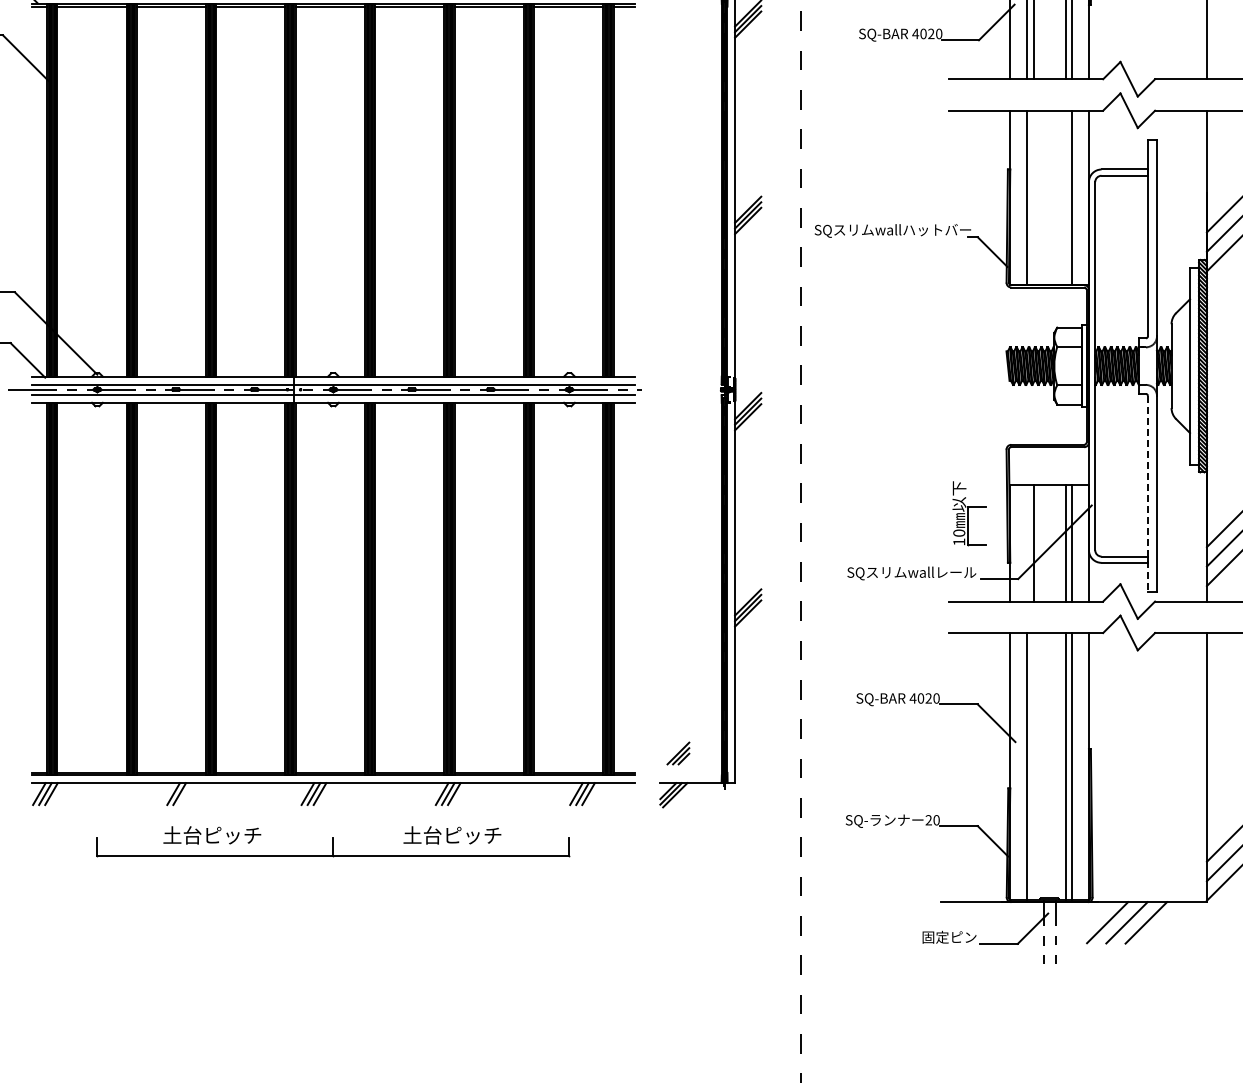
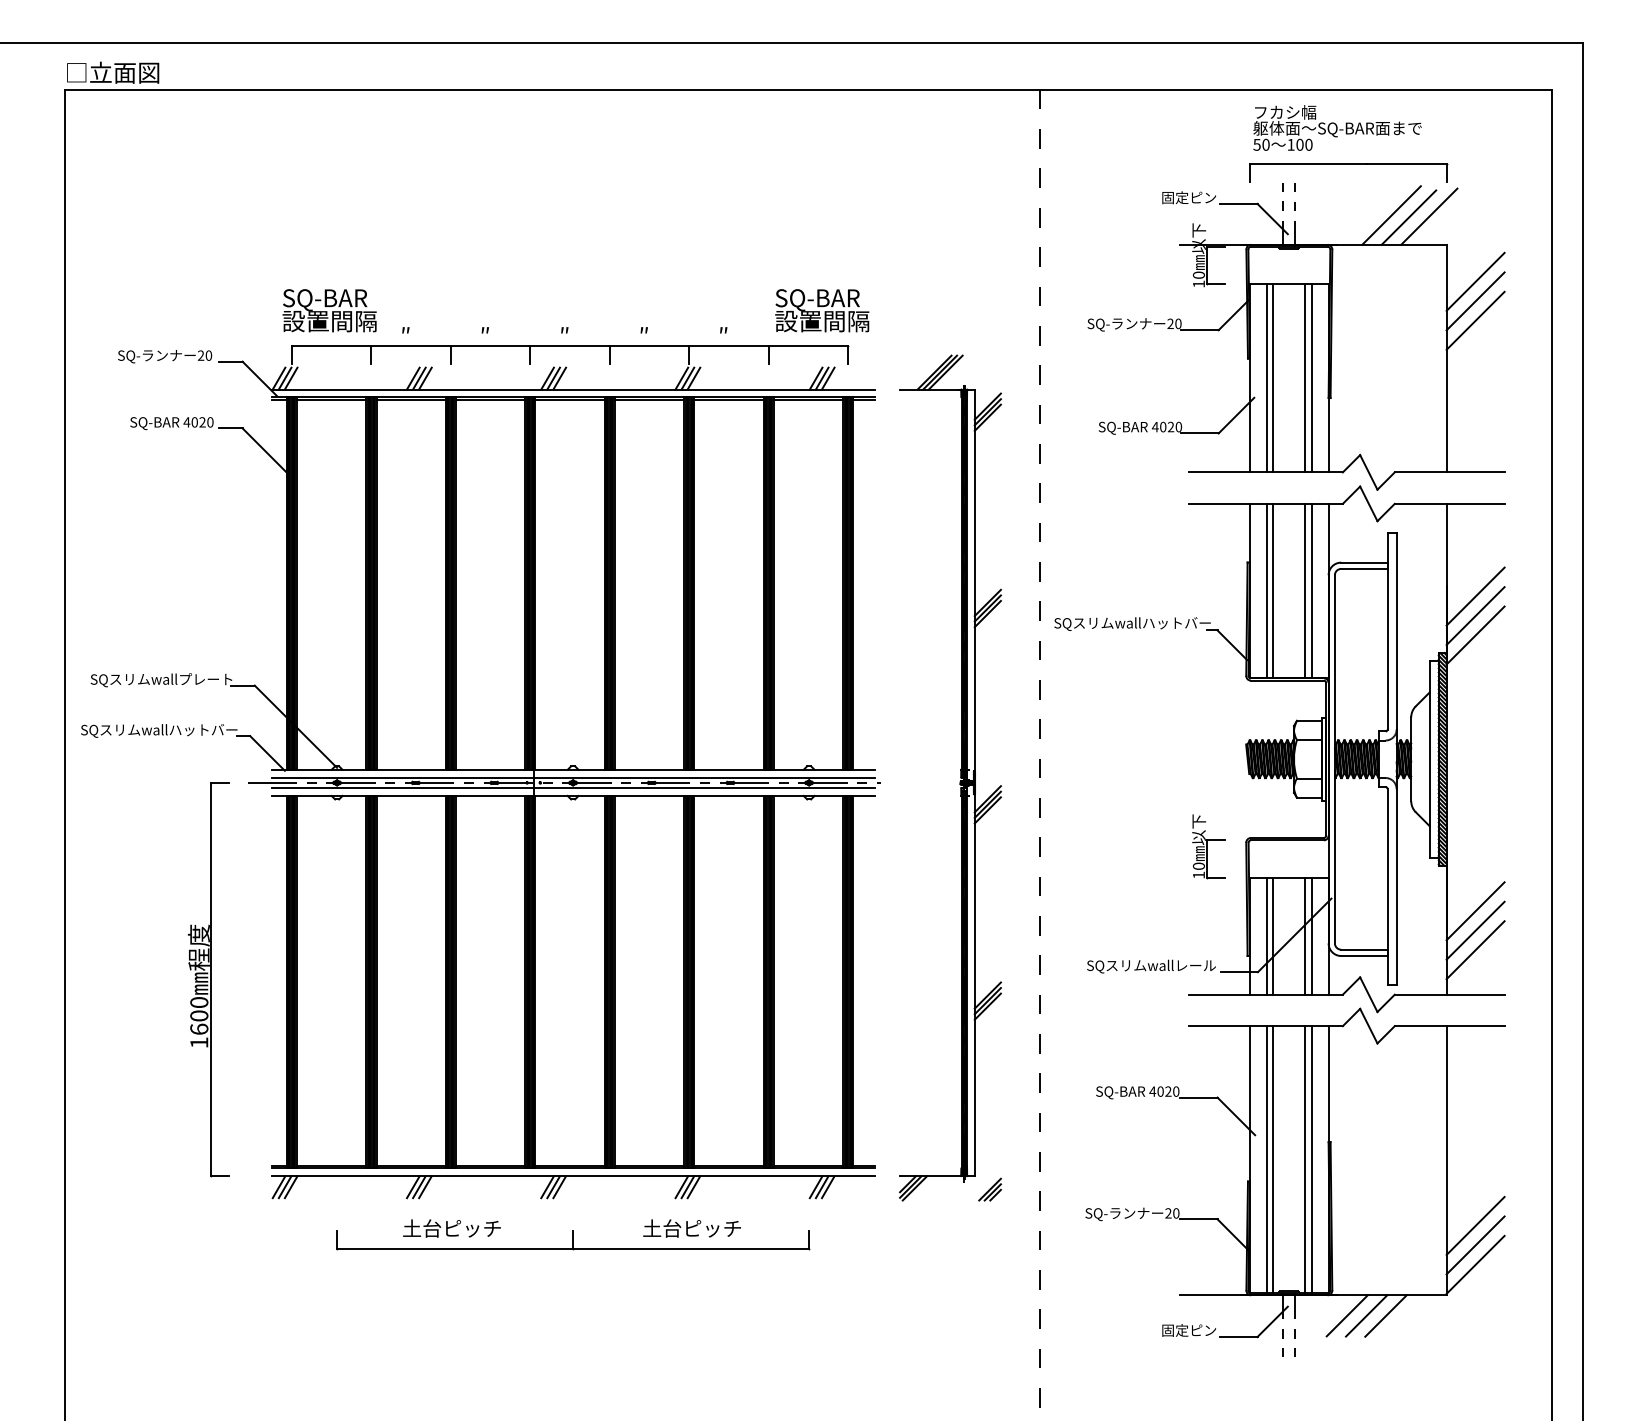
line: (1033, 197) -> (1273, 590), added
line: (1065, 197) -> (1305, 590), added
line: (1147, 494) -> (1387, 887), dashed -> solid
part: (968, 513) -> (1208, 846), moved
line: (1026, 542) -> (1266, 935), added
part: (677, 753) -> (989, 1189), moved
line: (1033, 766) -> (1273, 1159), added
line: (185, 794) -> (425, 1187), added

